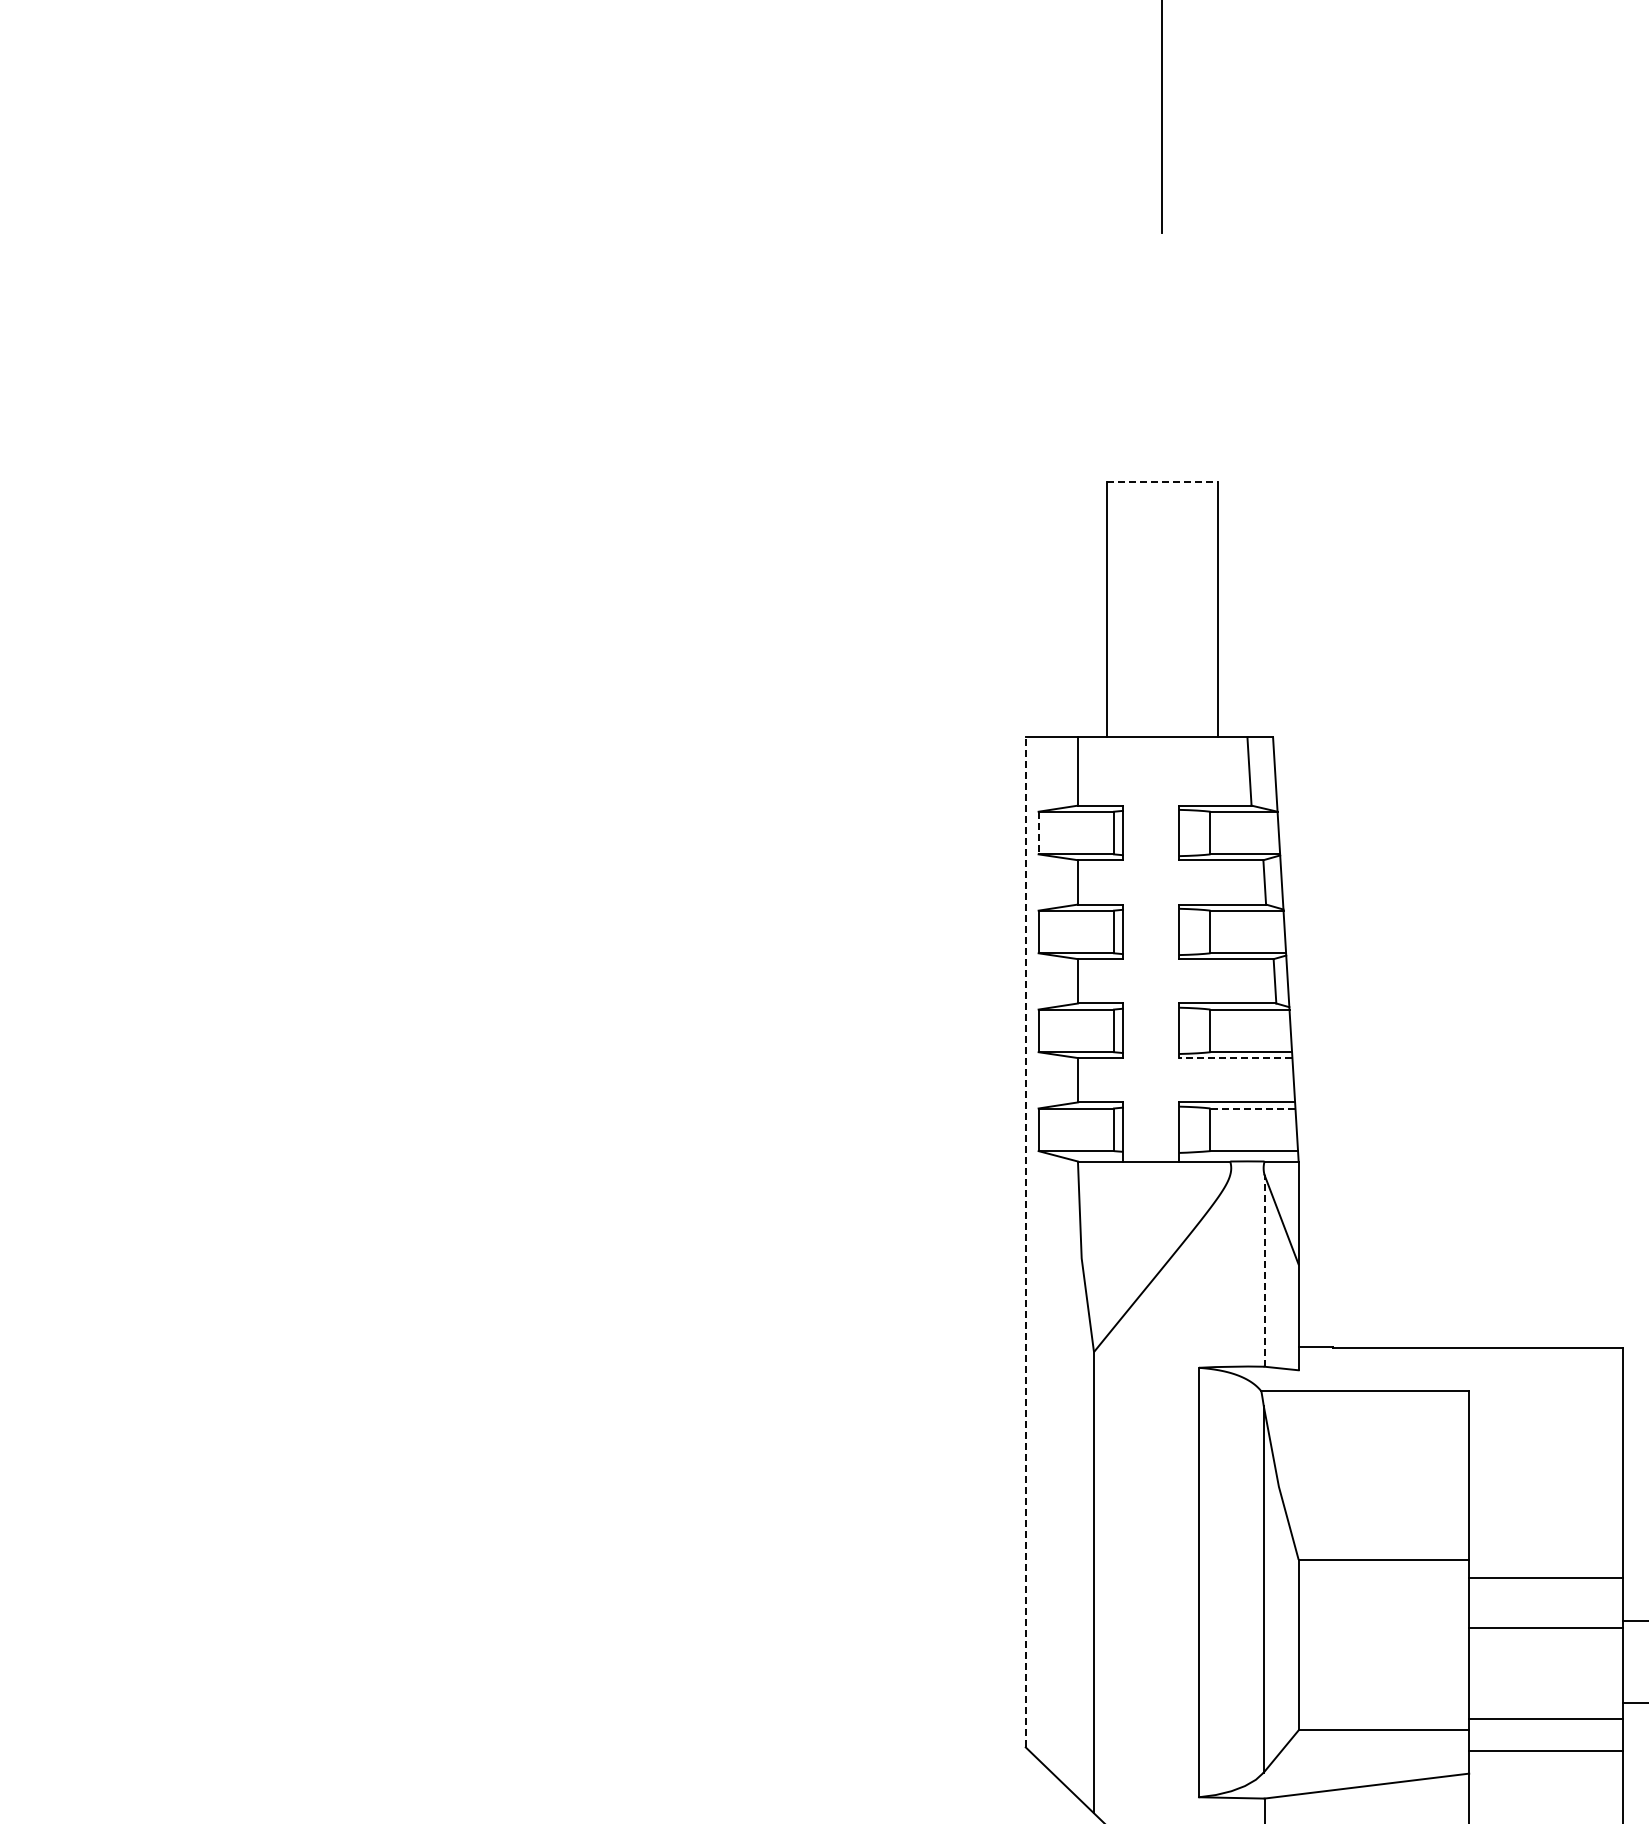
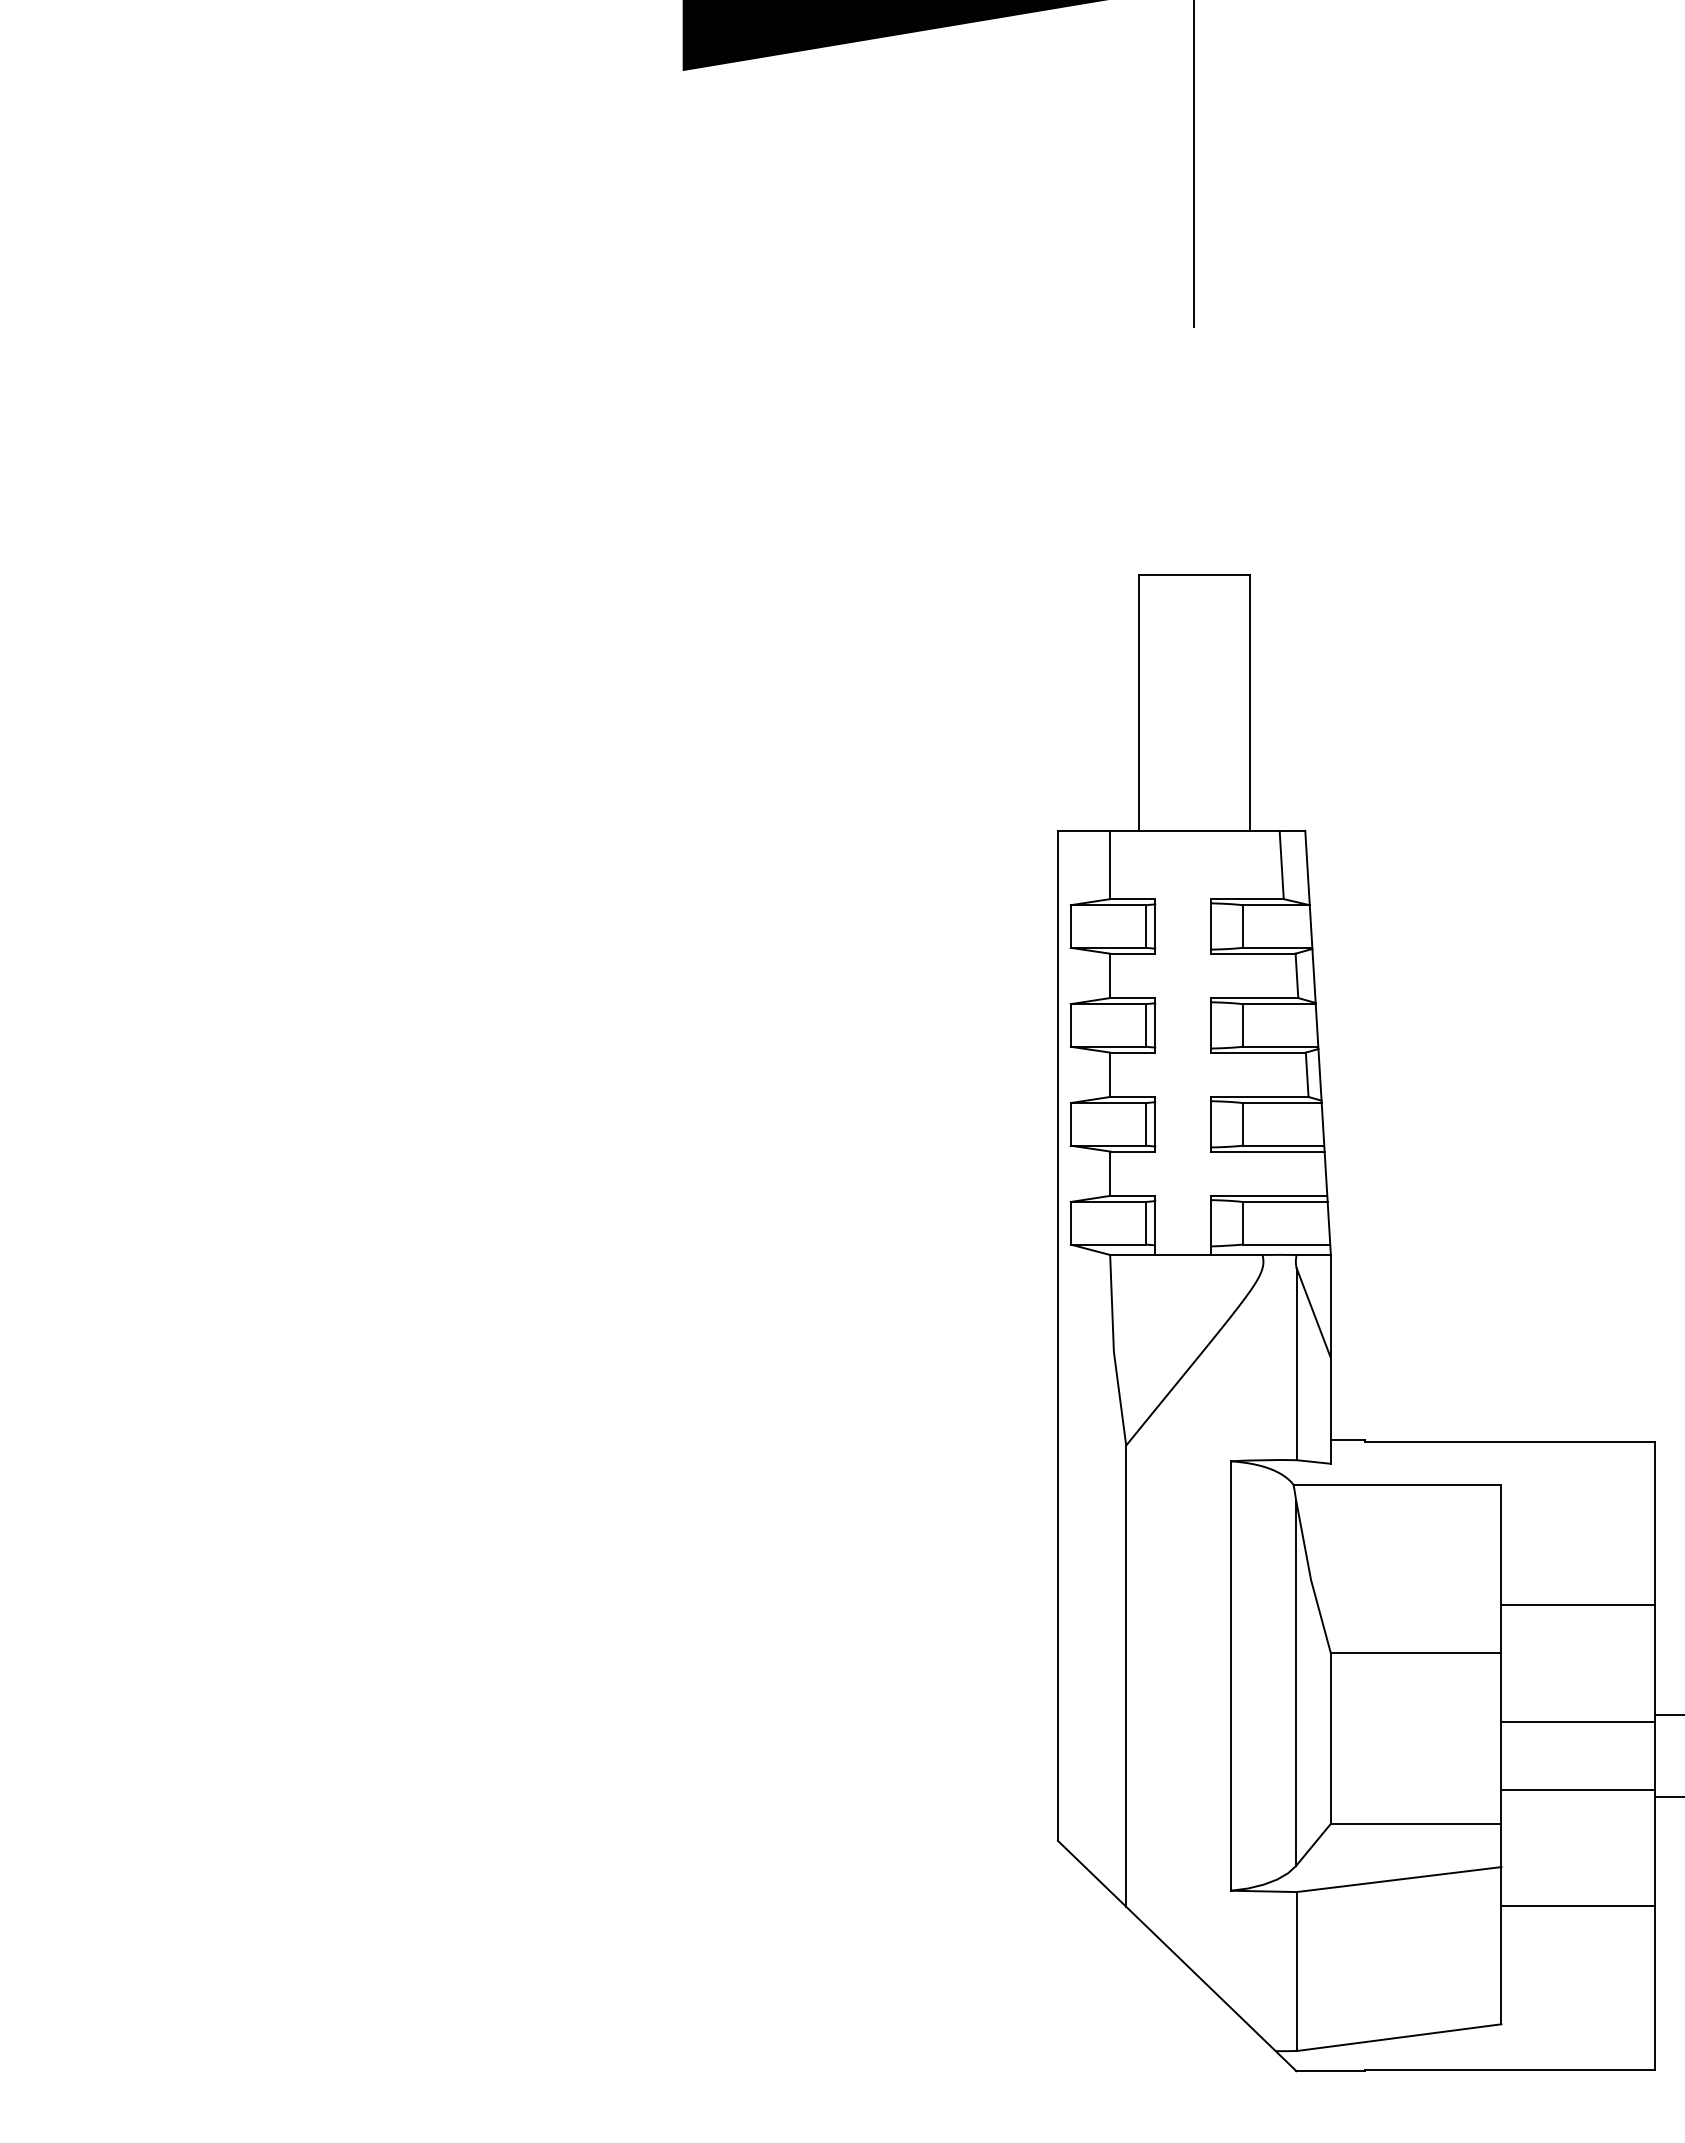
line: (1162, 482) -> (1194, 575), dashed -> solid
line: (1038, 834) -> (1070, 927), dashed -> solid
line: (1236, 1058) -> (1268, 1151), dashed -> solid
line: (1252, 1108) -> (1284, 1201), dashed -> solid
line: (1025, 1242) -> (1057, 1335), dashed -> solid
line: (1264, 1271) -> (1296, 1364), dashed -> solid
line: (1545, 1578) -> (1577, 1604), moved
line: (1545, 1719) -> (1577, 1906), moved
line: (1545, 1751) -> (1577, 1789), moved

